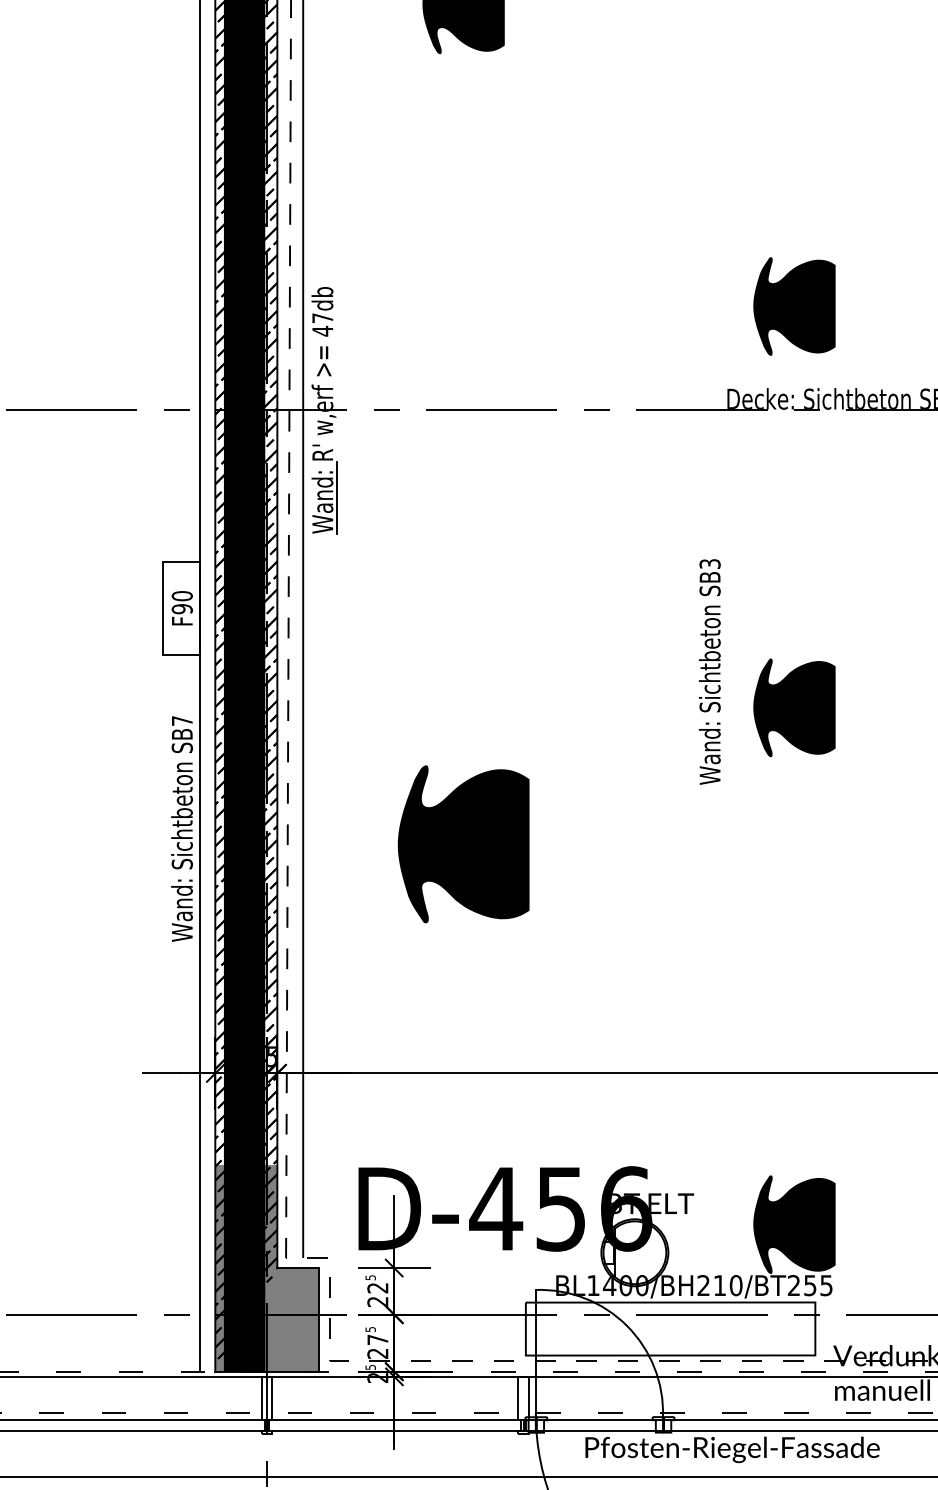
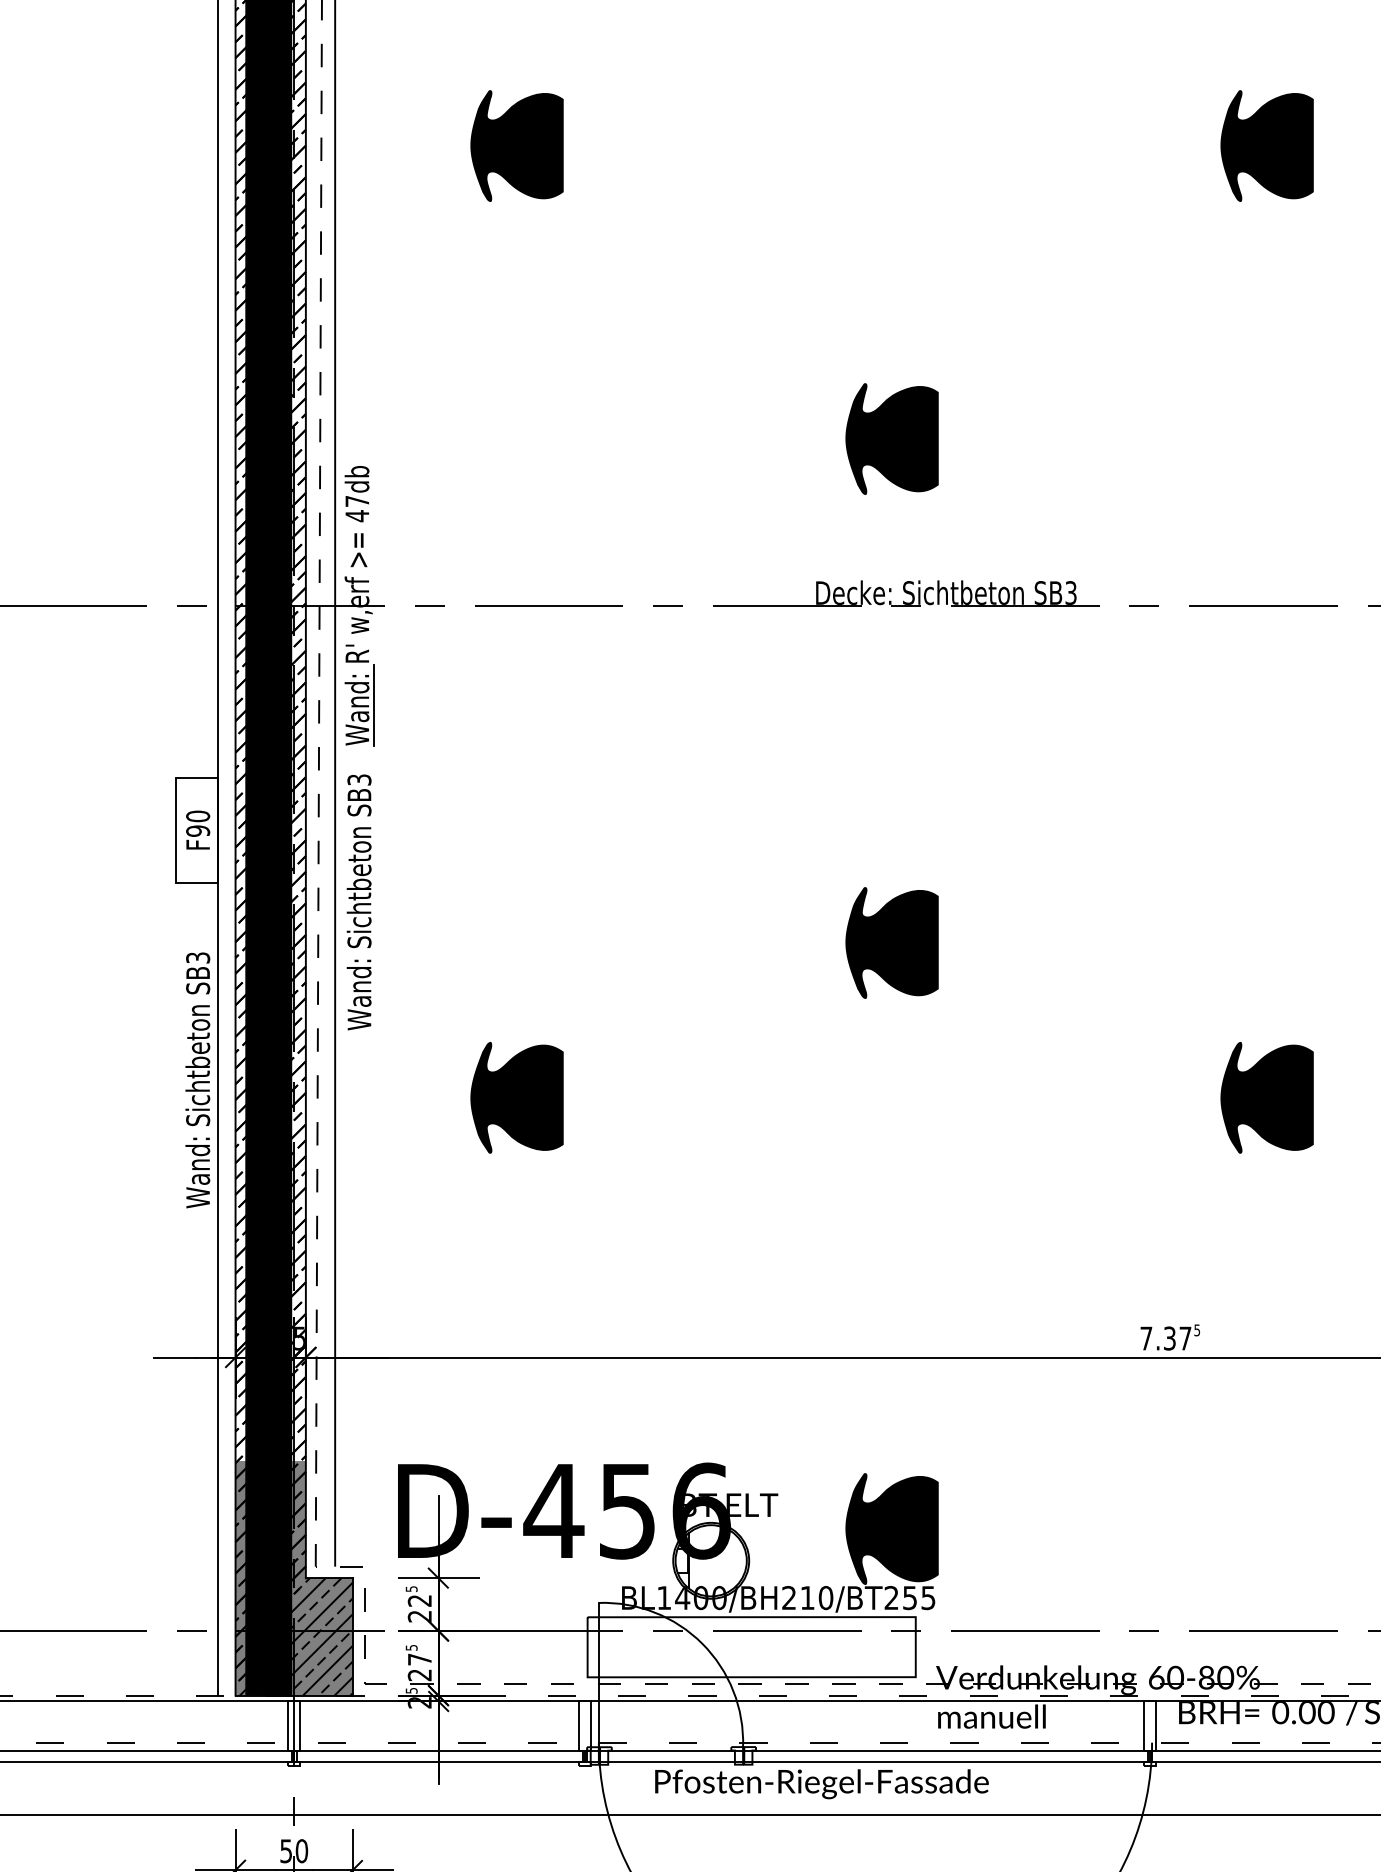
part: (793, 306) -> (891, 438), moved
text: (709, 672) -> (358, 902), moved
text: (182, 720) -> (198, 957), SB7 -> SB3
part: (463, 844) -> (516, 1097), size x0.62
hatch: (268, 1319) -> (295, 1636), added

